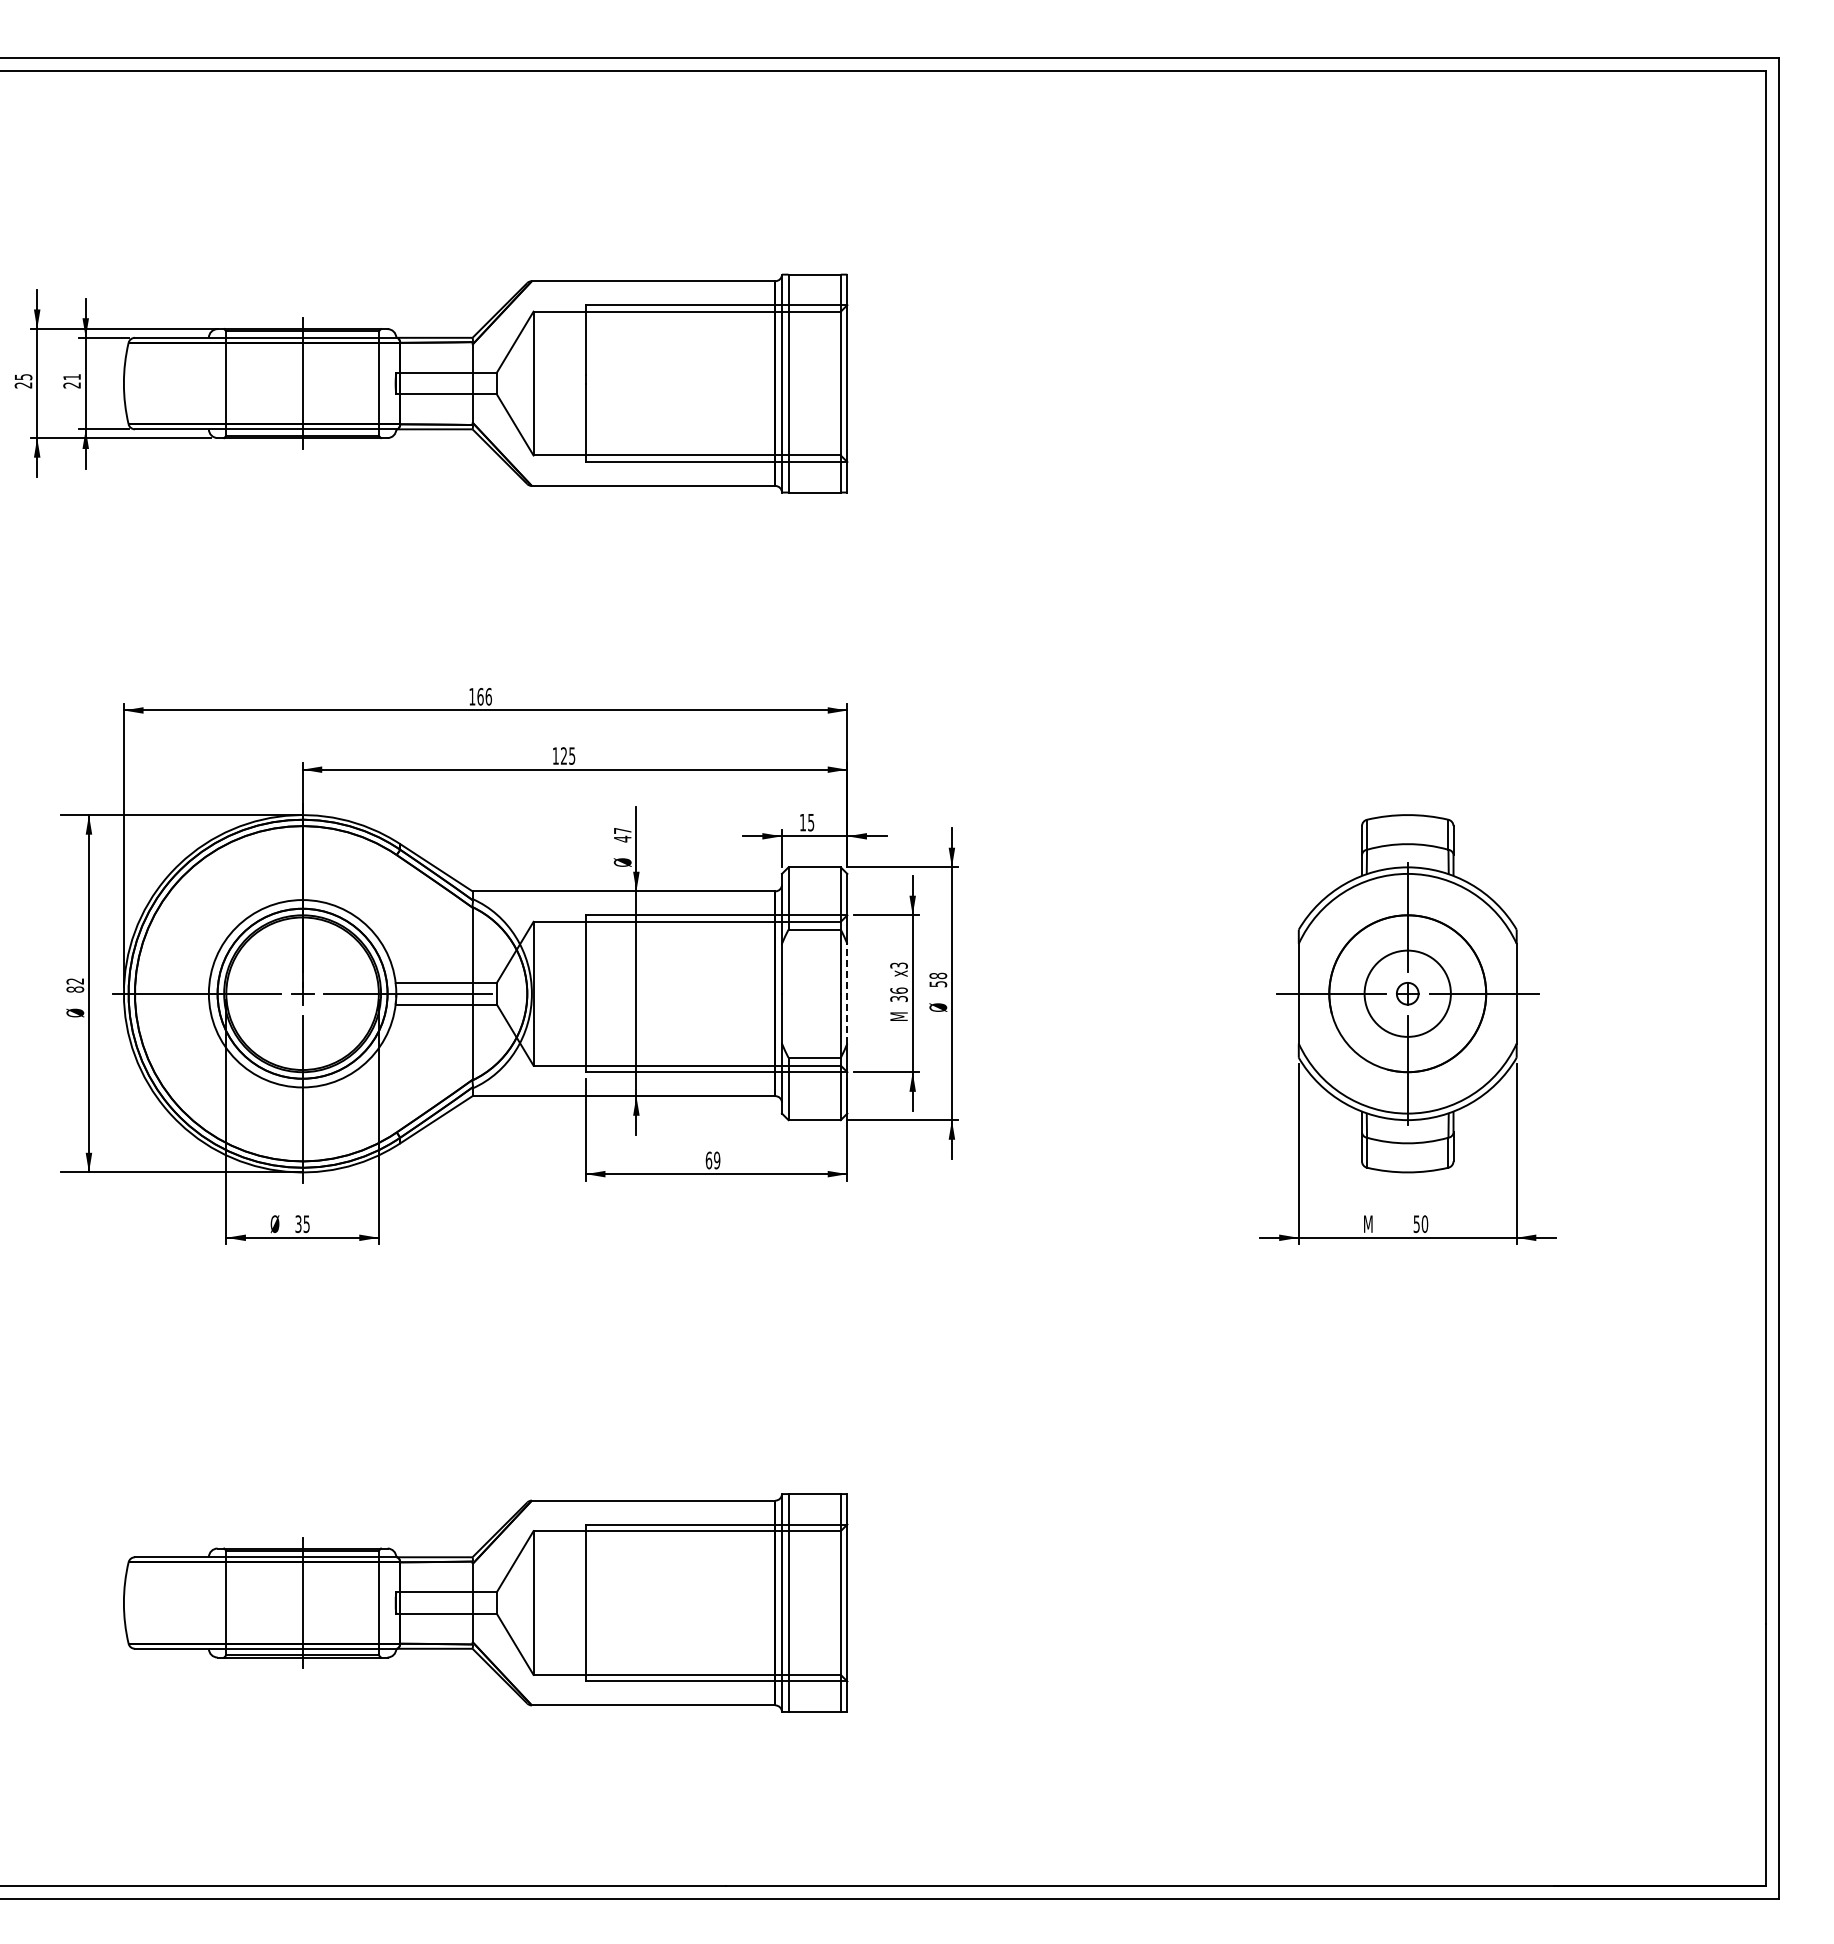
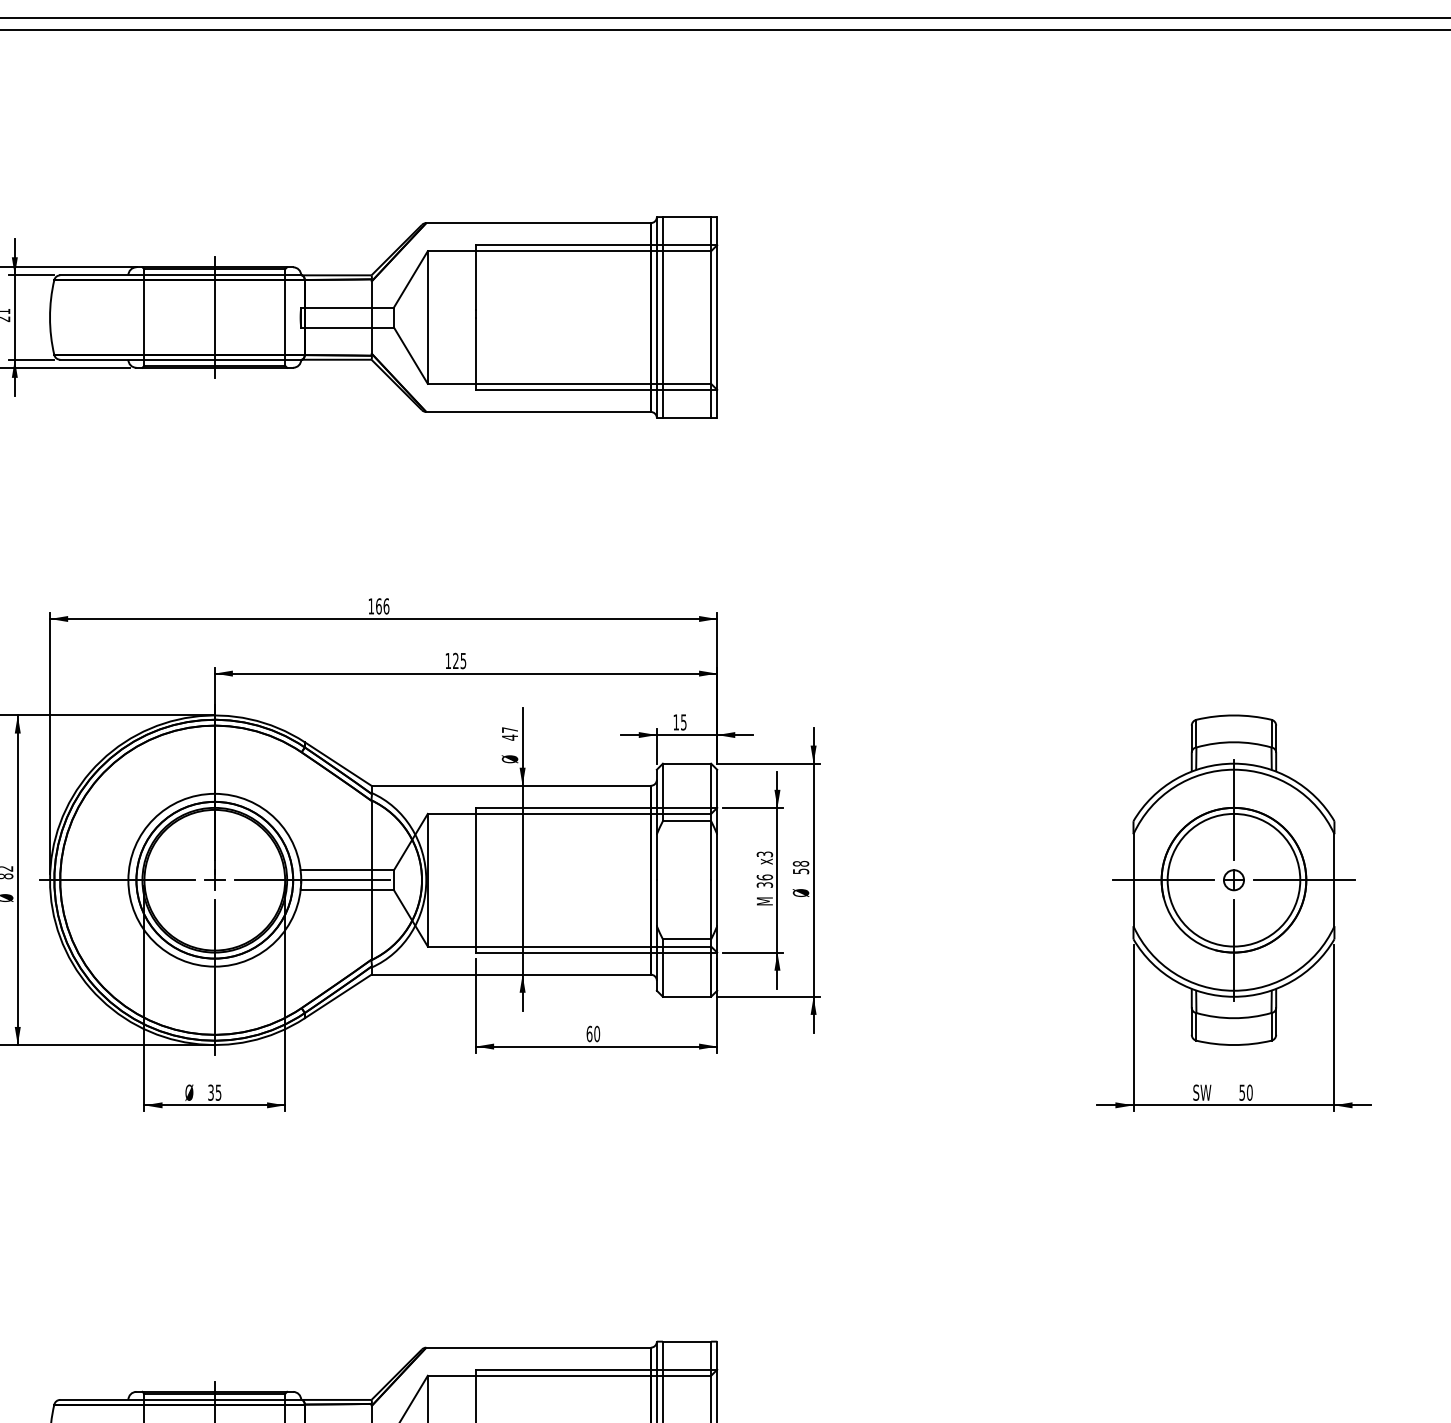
line: (847, 993) -> (717, 880), dashed -> solid
circle: (1407, 993) -> (1233, 880), size x1.67
text: (717, 1160) -> (597, 1034), 69 -> 60
text: (1373, 1224) -> (1202, 1093), M -> SW

